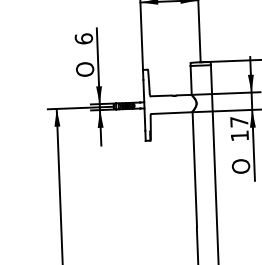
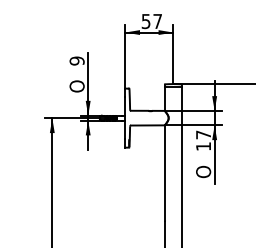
text: (83, 38) -> (76, 60), 6 -> 9

